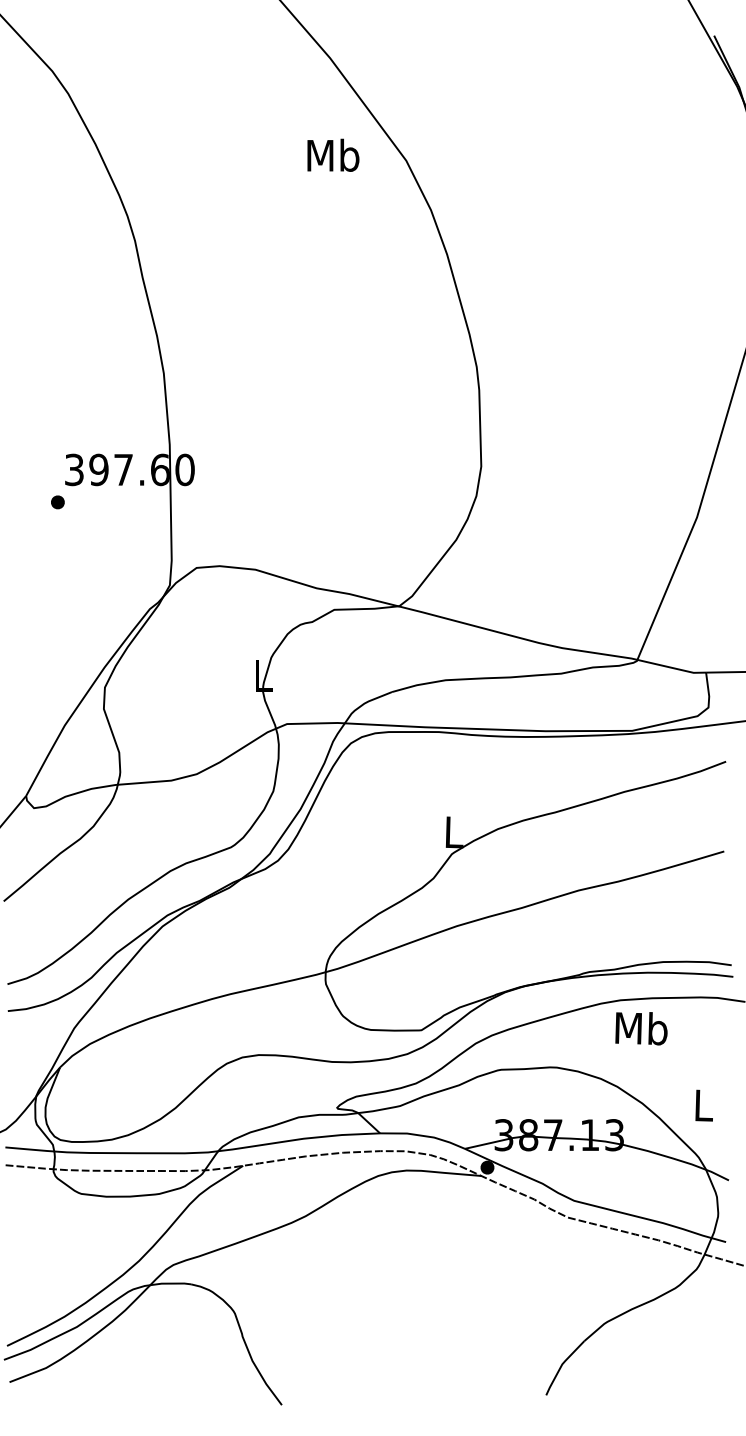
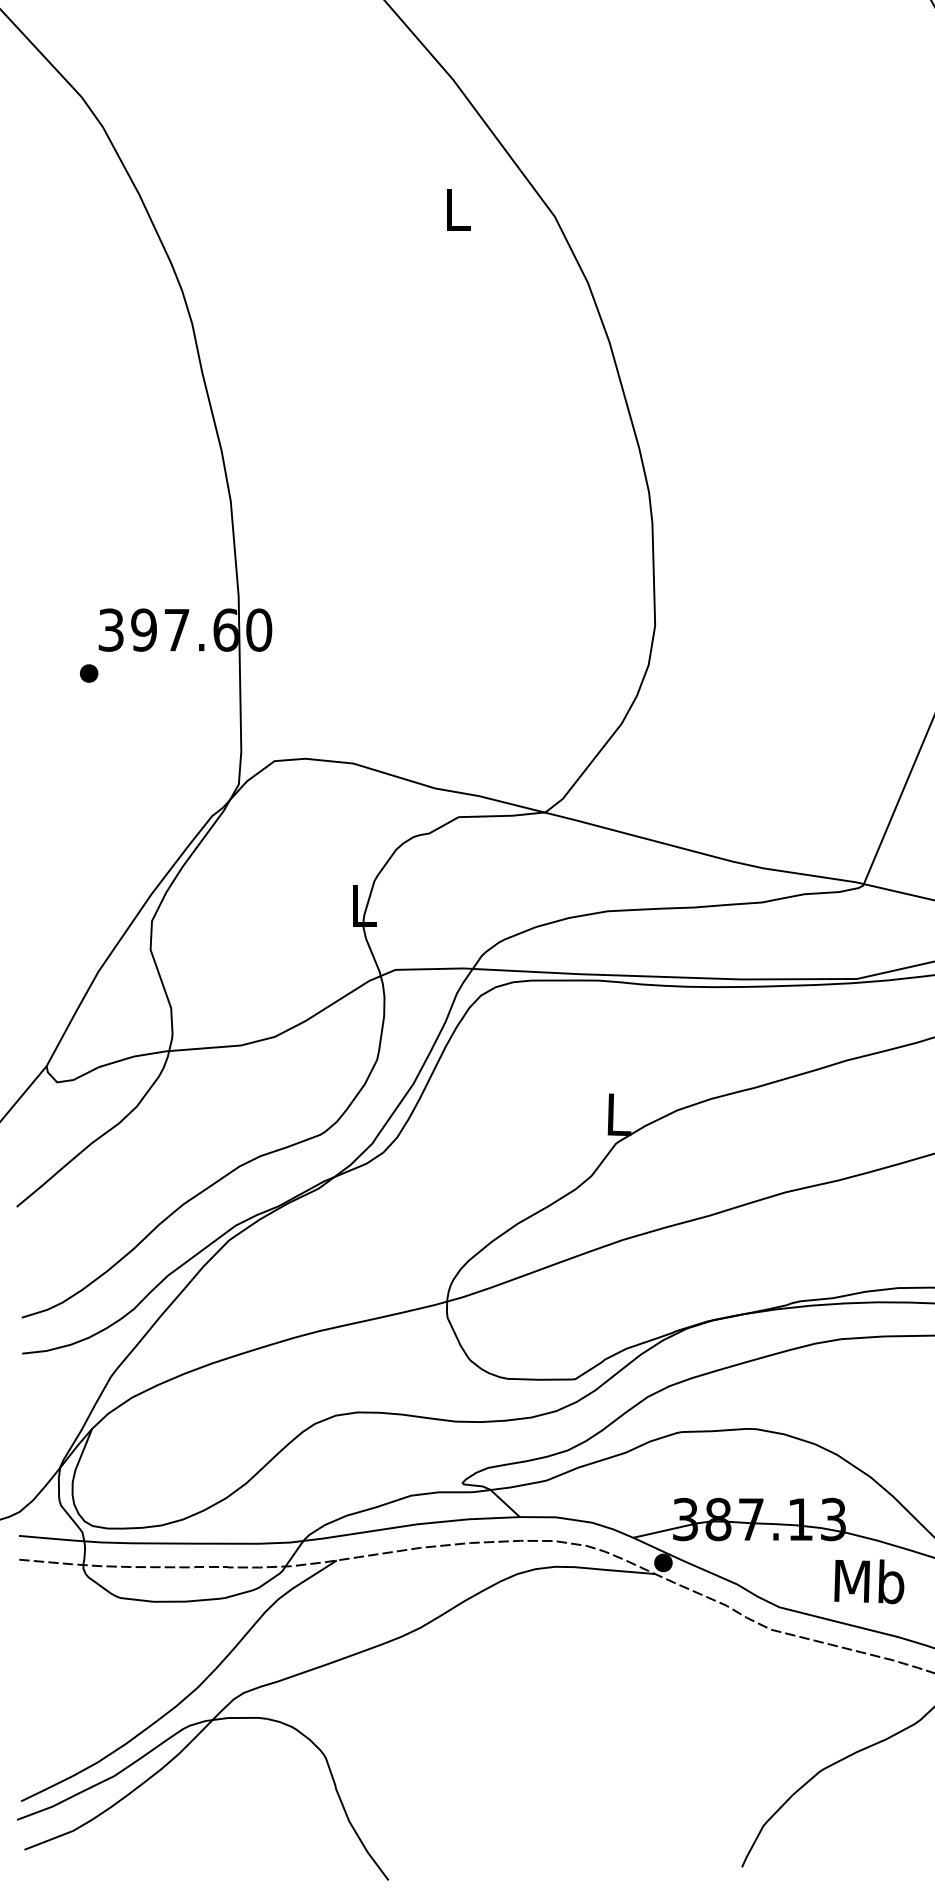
text: (333, 154) -> (457, 208), Mb -> L
text: (641, 1028) -> (869, 1581), moved

